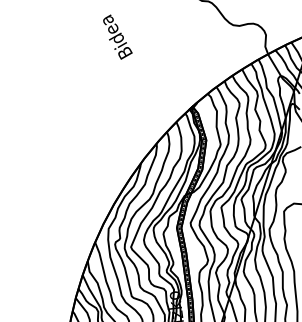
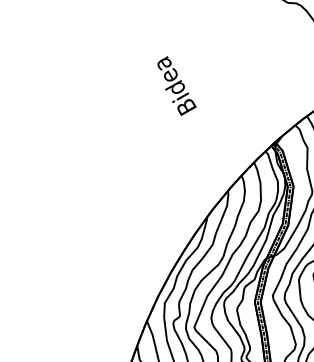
text: (117, 36) -> (176, 85), moved

